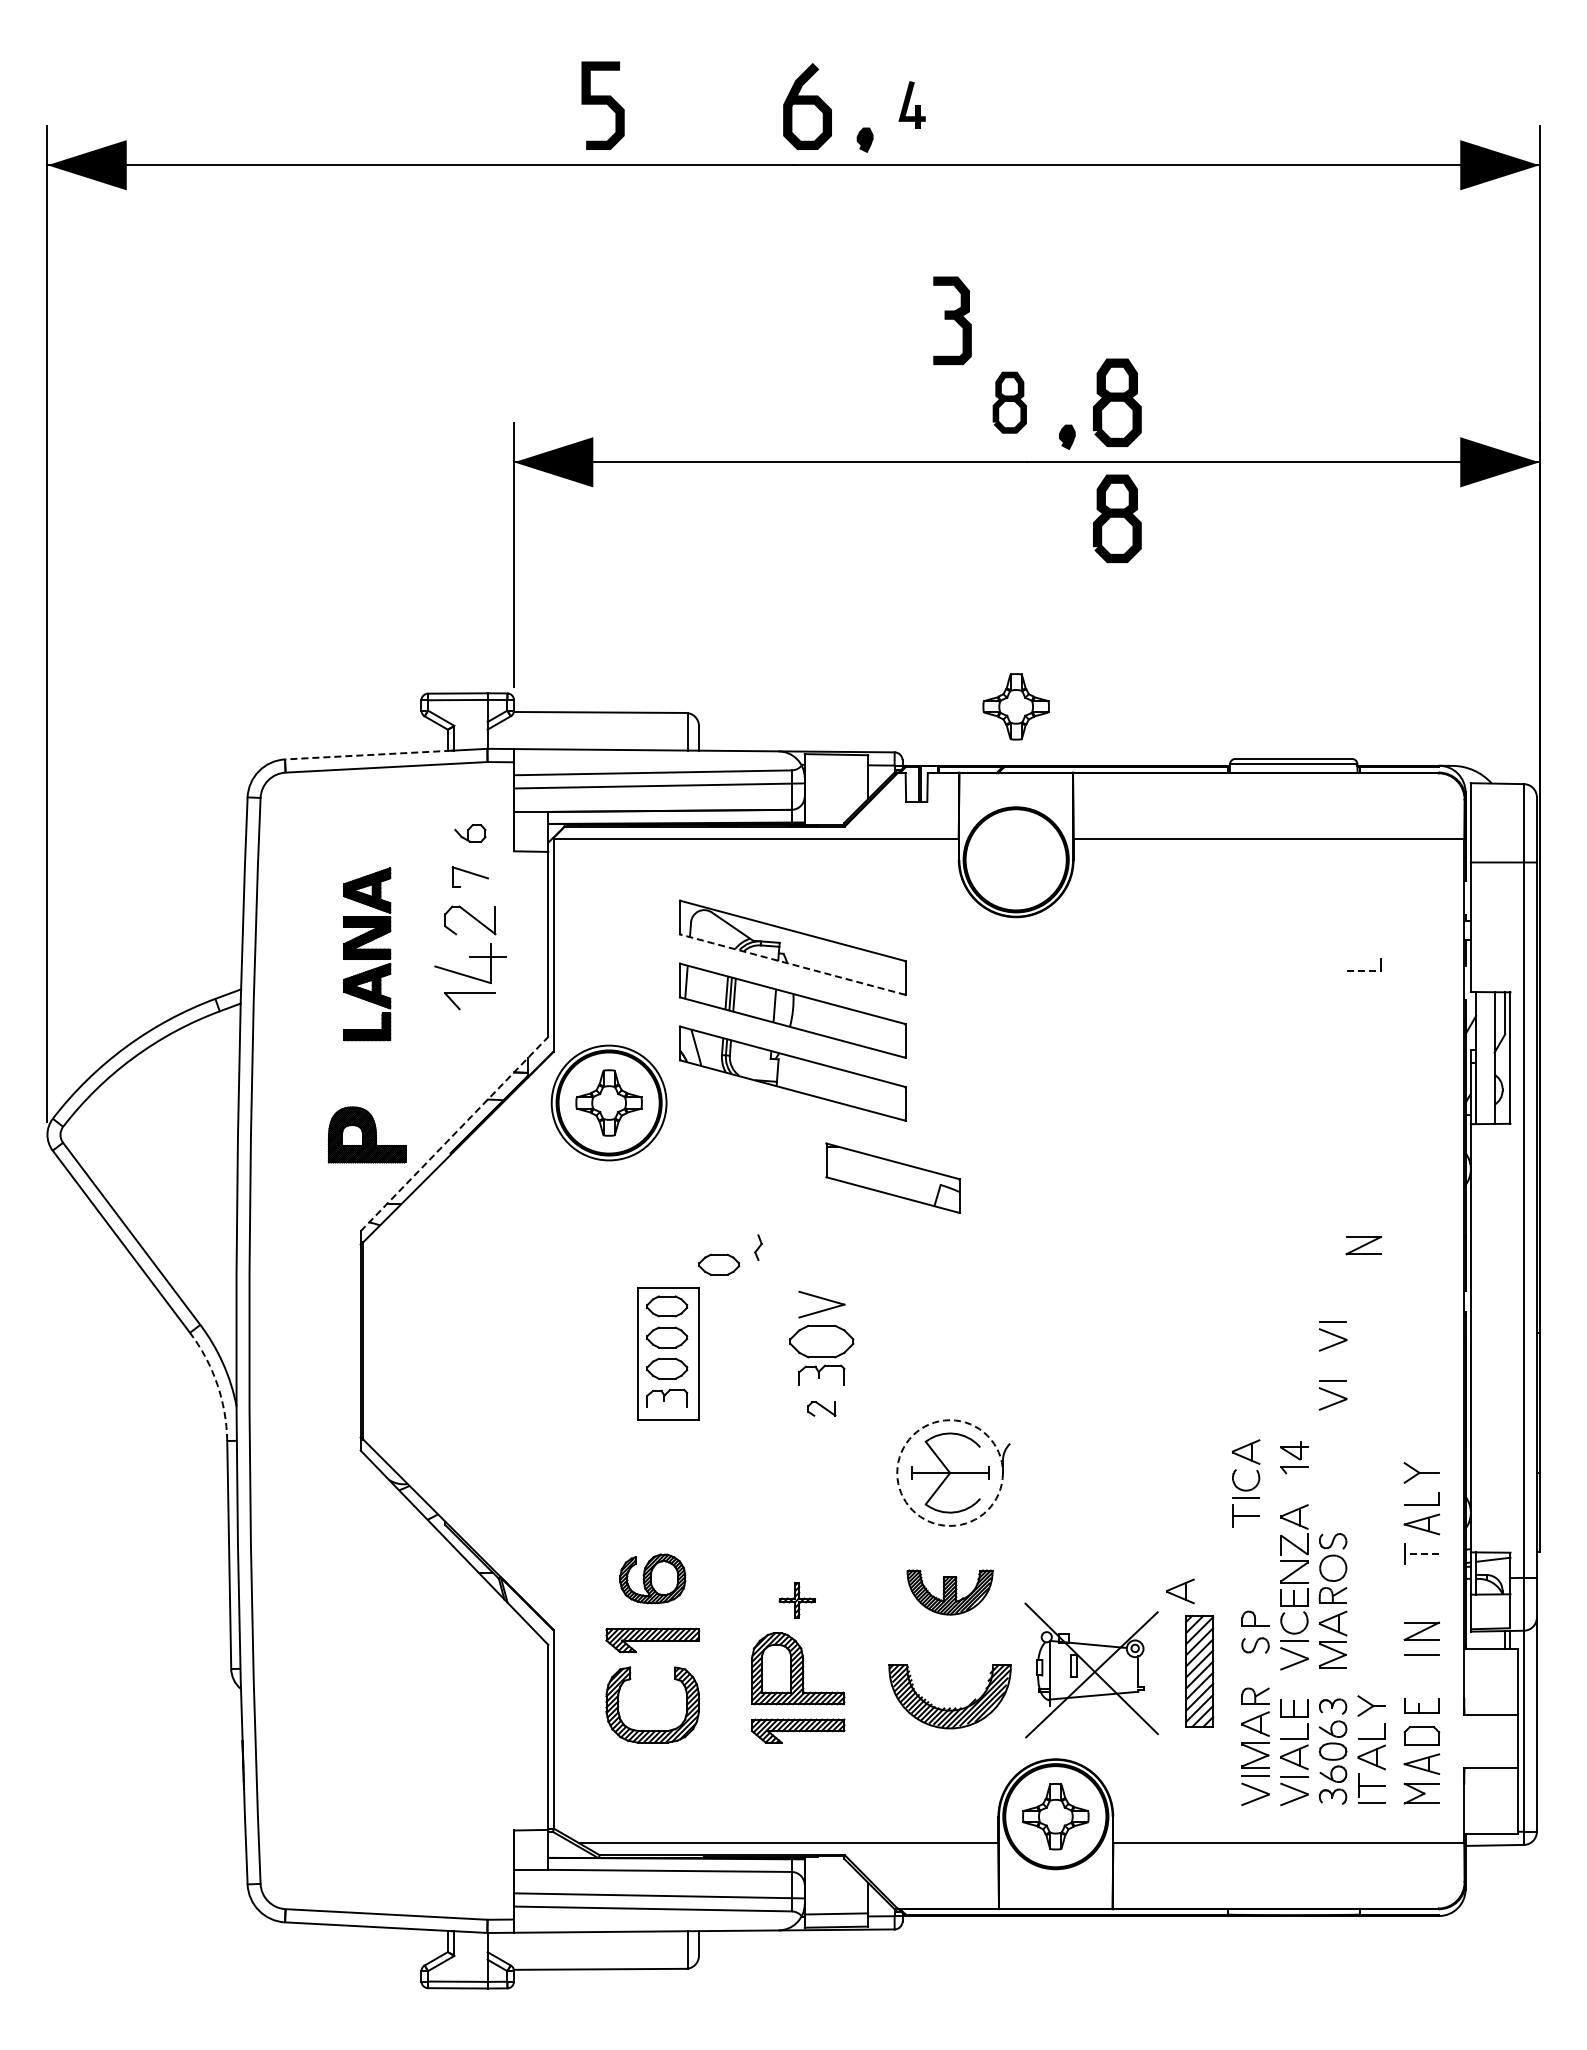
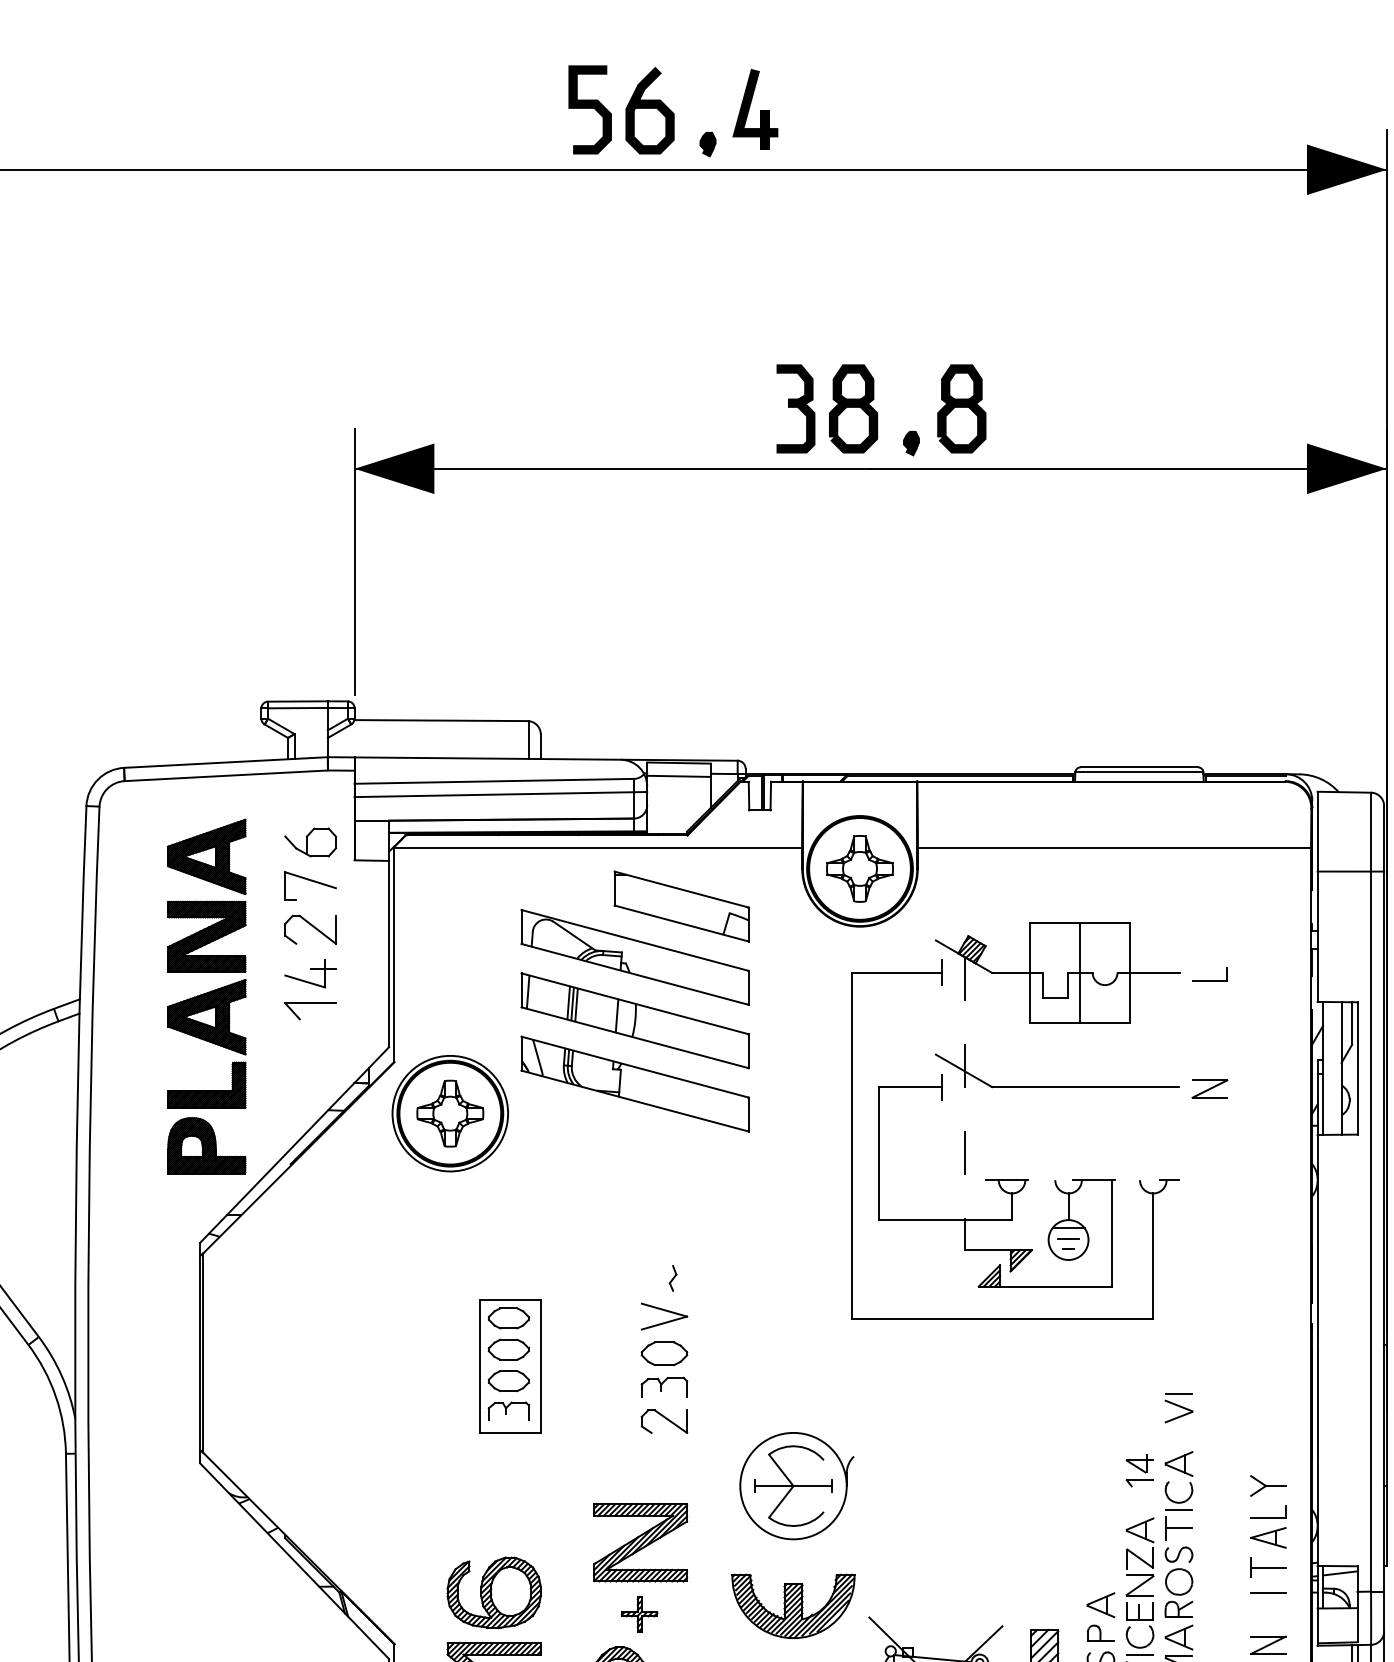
curve: (602, 104) -> (589, 108), moved
part: (911, 104) -> (754, 108), size x1.67
part: (952, 320) -> (795, 408), moved
part: (1009, 402) -> (853, 408), size x1.43
part: (1117, 518) -> (961, 525), removed
part: (1015, 706) -> (859, 868), moved
line: (367, 755) -> (207, 763), dashed -> solid
line: (836, 767) -> (679, 775), added
part: (470, 833) -> (310, 842), size x1.67
part: (470, 876) -> (310, 885), size x1.43
part: (366, 954) -> (206, 964), size x1.67
part: (469, 963) -> (309, 973), size x0.71
line: (792, 964) -> (634, 974), dashed -> solid
line: (1364, 970) -> (1210, 980), dashed -> solid
part: (1171, 1077) -> (1016, 1087), added
line: (454, 1133) -> (294, 1144), dashed -> solid
part: (892, 1177) -> (681, 905), moved
part: (1363, 1245) -> (1209, 1088), moved
part: (758, 1247) -> (673, 1278), moved
part: (719, 1264) -> (561, 1276), removed
part: (1332, 1336) -> (1178, 1348), removed
part: (821, 1341) -> (664, 1353), size x0.71
arc: (217, 1383) -> (56, 1395), dashed -> solid
part: (821, 1408) -> (664, 1421), size x1.67
circle: (949, 1472) -> (792, 1485), dashed -> solid
part: (1245, 1483) -> (1178, 1495), moved
part: (798, 1528) -> (640, 1541), added
line: (1421, 1553) -> (1267, 1567), dashed -> solid
part: (652, 1578) -> (493, 1592), size x1.43
line: (1421, 1579) -> (1267, 1593), added
part: (1180, 1591) -> (1100, 1605), moved
part: (949, 1592) -> (792, 1606), size x1.43

